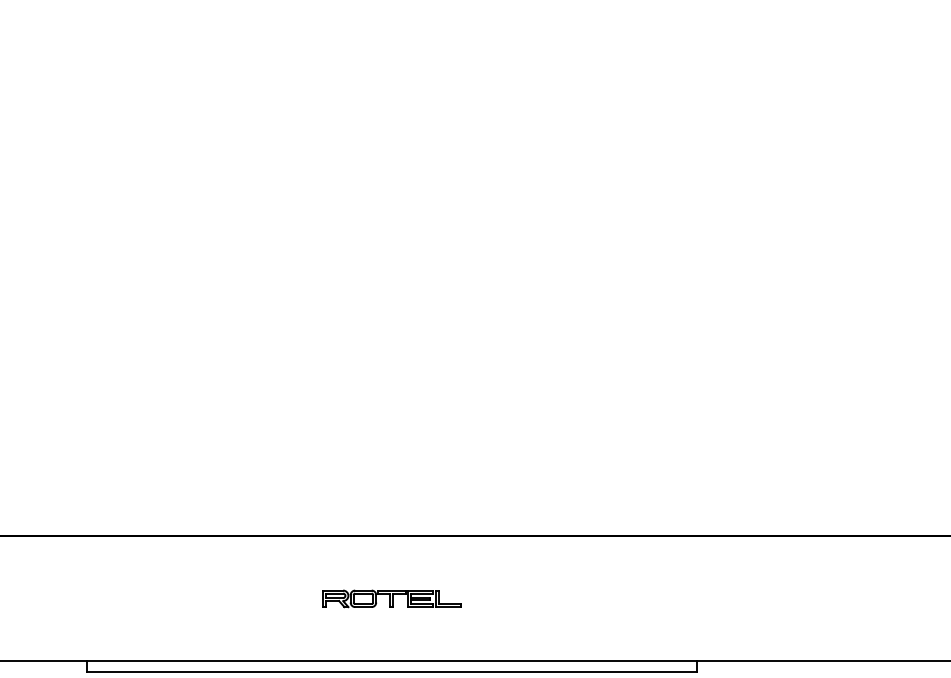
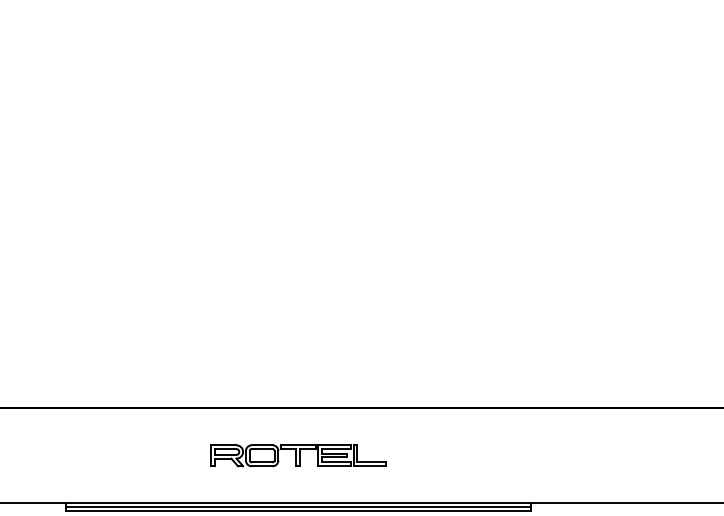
part: (391, 598) -> (298, 455), size x1.67
line: (391, 665) -> (298, 506), added

